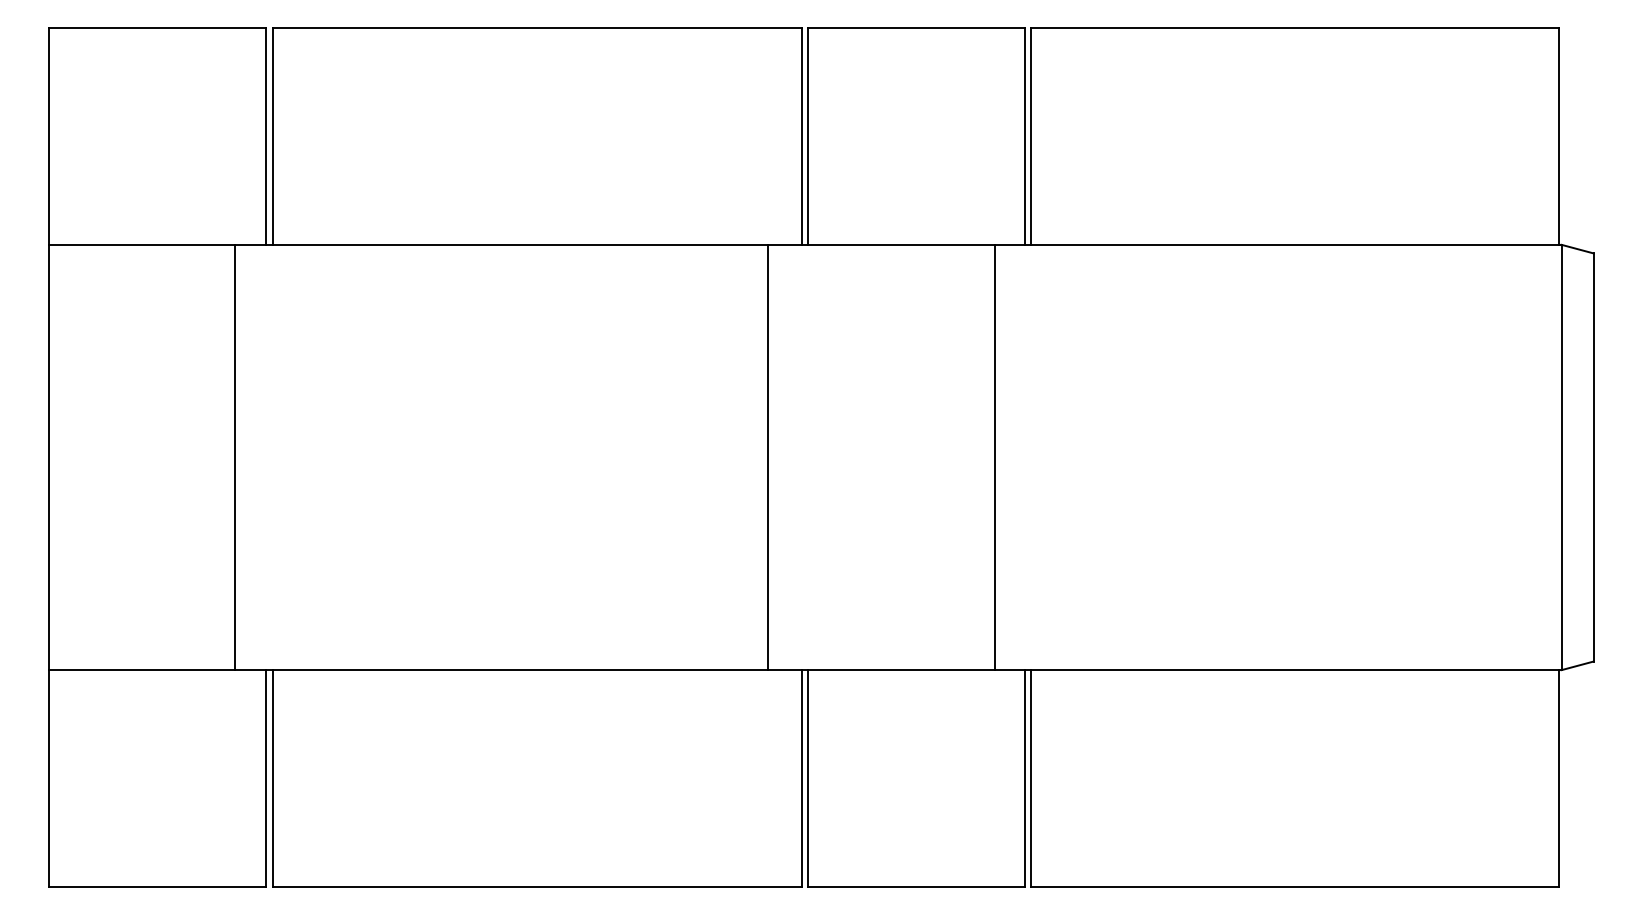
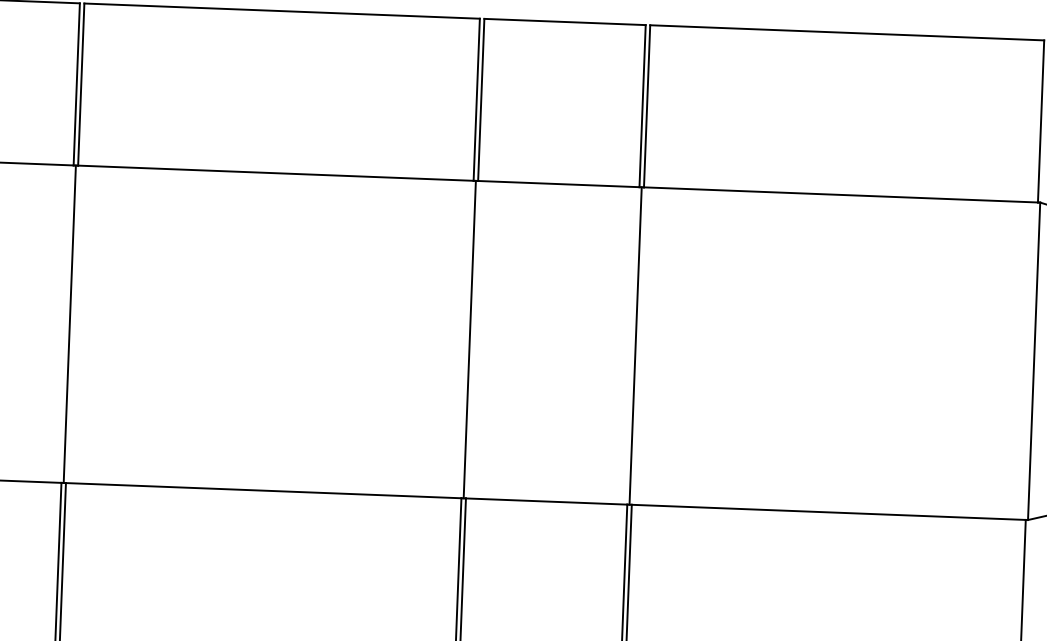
line: (235, 457) -> (69, 324), moved
line: (768, 457) -> (469, 339), moved
line: (994, 457) -> (635, 346), moved

